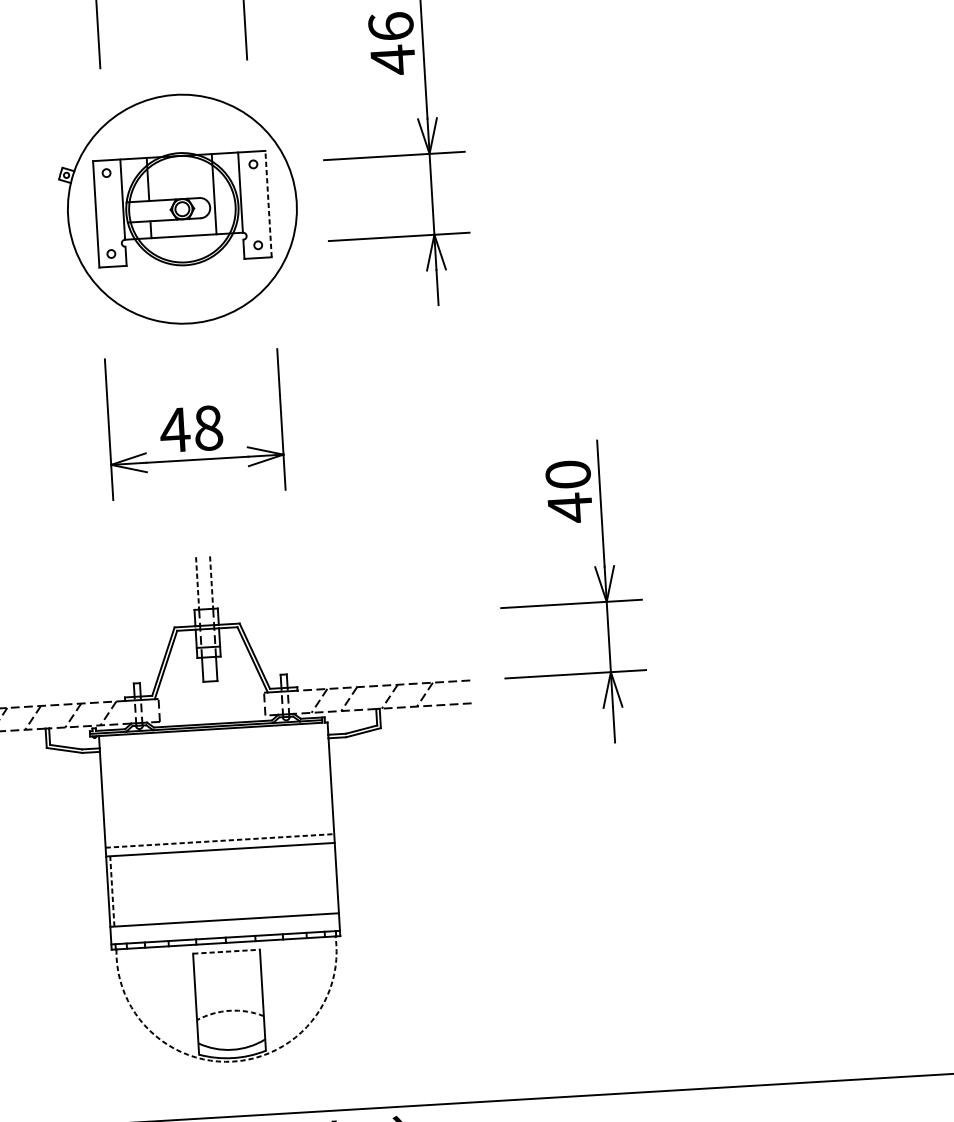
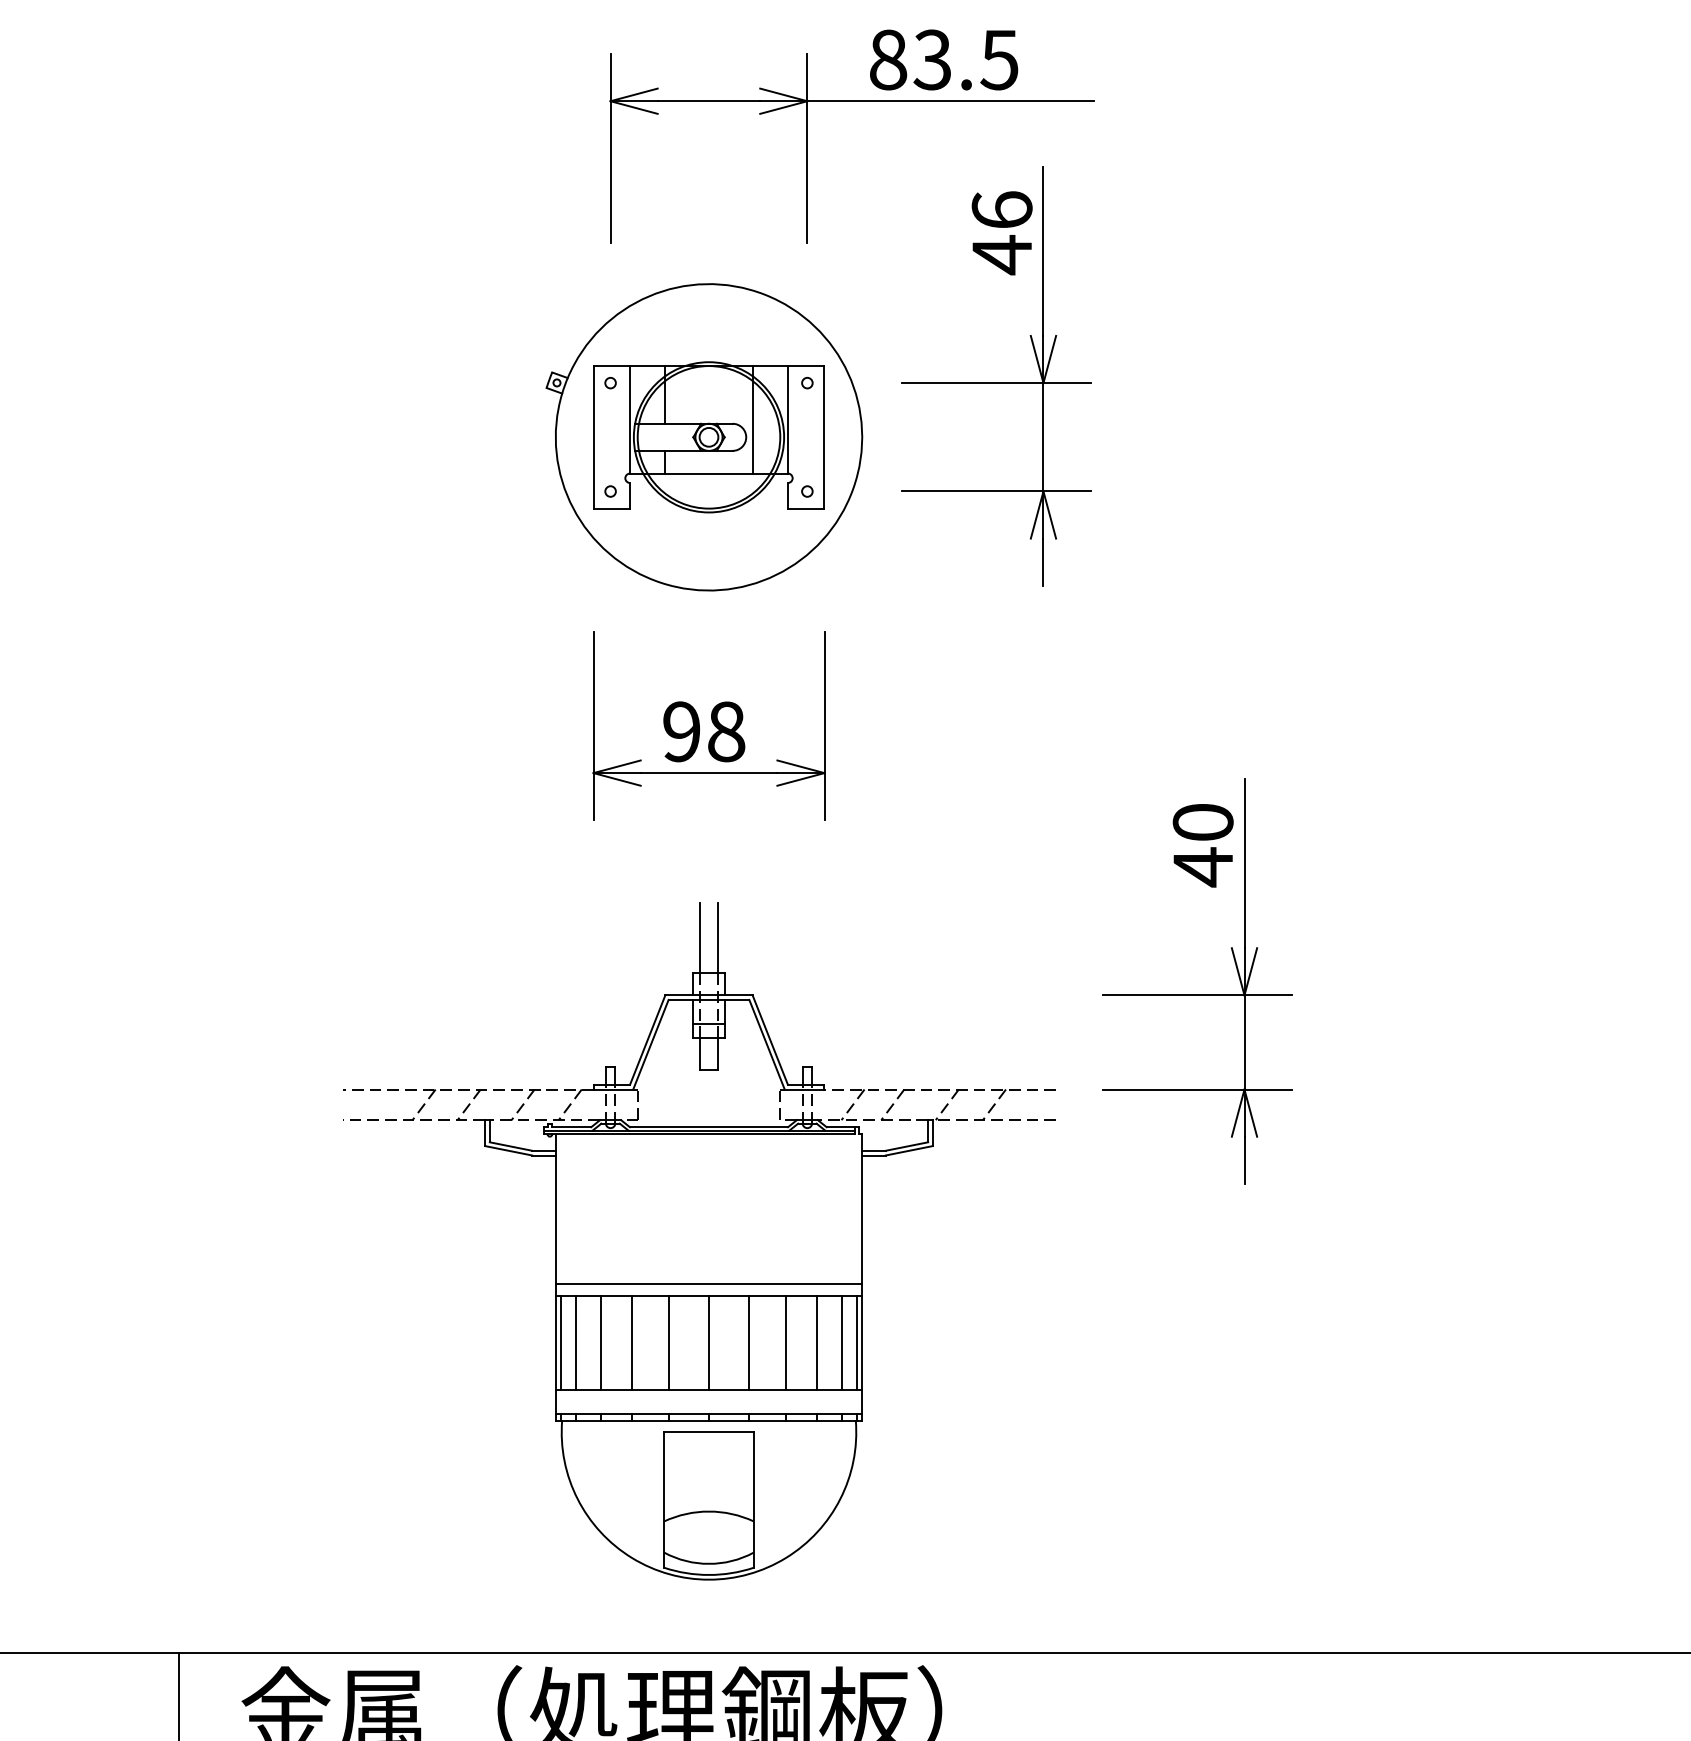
line: (268, 203) -> (824, 436), dashed -> solid
text: (174, 429) -> (681, 731), 48 -> 98
line: (211, 582) -> (718, 938), dashed -> solid
line: (197, 583) -> (699, 938), dashed -> solid
line: (220, 840) -> (709, 1283), dashed -> solid
line: (321, 878) -> (841, 1342), added
line: (332, 878) -> (856, 1342), added
line: (303, 879) -> (817, 1342), added
line: (279, 881) -> (785, 1342), added
line: (252, 882) -> (748, 1342), added
line: (222, 884) -> (709, 1342), added
line: (193, 886) -> (669, 1342), added
line: (165, 888) -> (632, 1342), added
line: (141, 889) -> (600, 1342), added
line: (123, 890) -> (576, 1342), added
line: (112, 891) -> (561, 1342), dashed -> solid
line: (226, 951) -> (709, 1432), dashed -> solid
arc: (230, 1010) -> (709, 1511), dashed -> solid
arc: (233, 1061) -> (709, 1579), dashed -> solid

